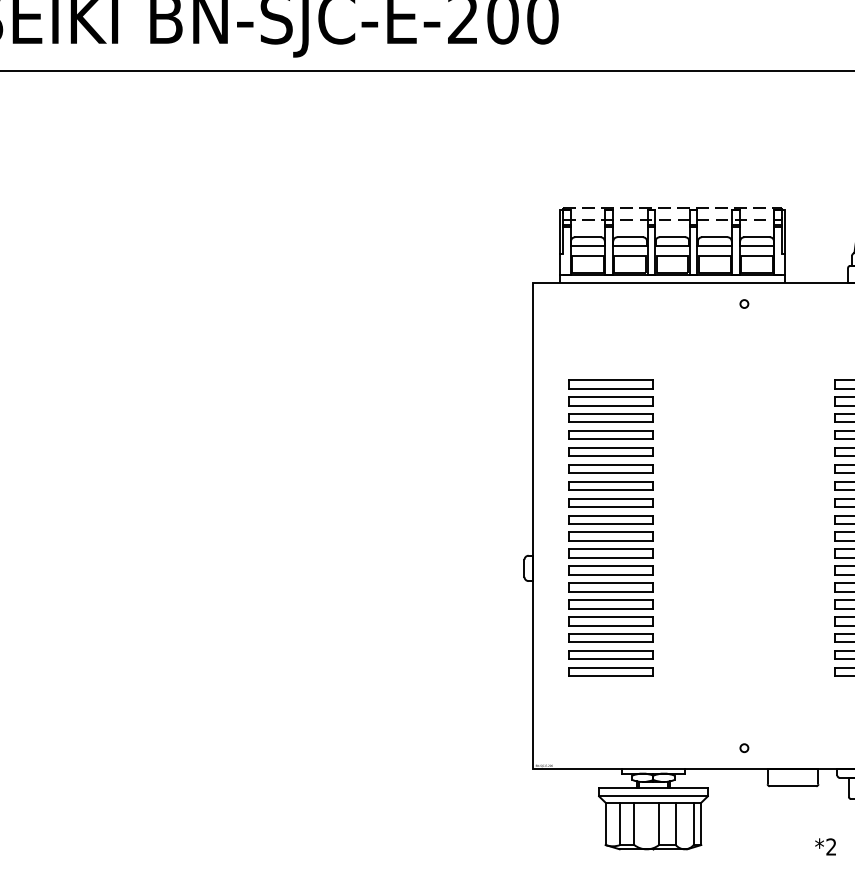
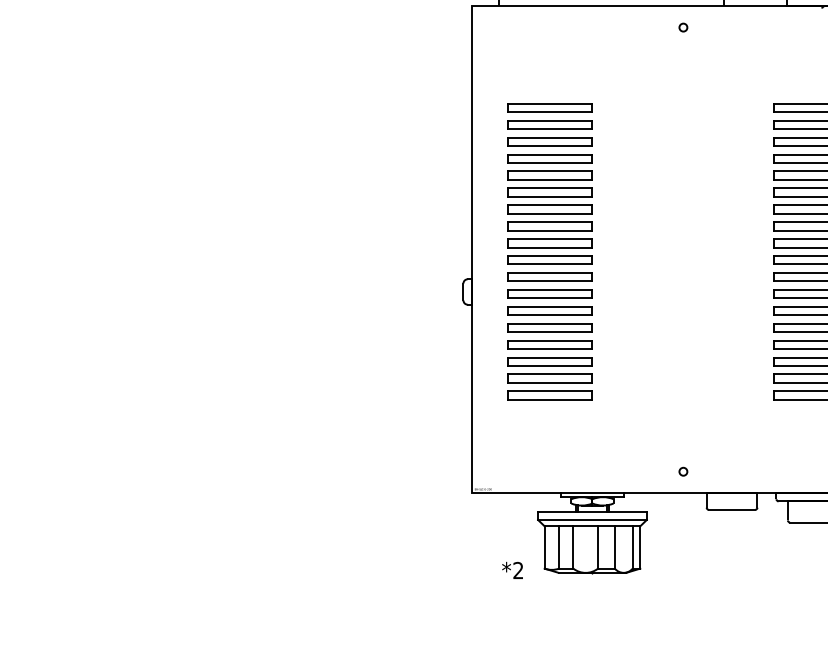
text: (825, 846) -> (512, 570), moved

